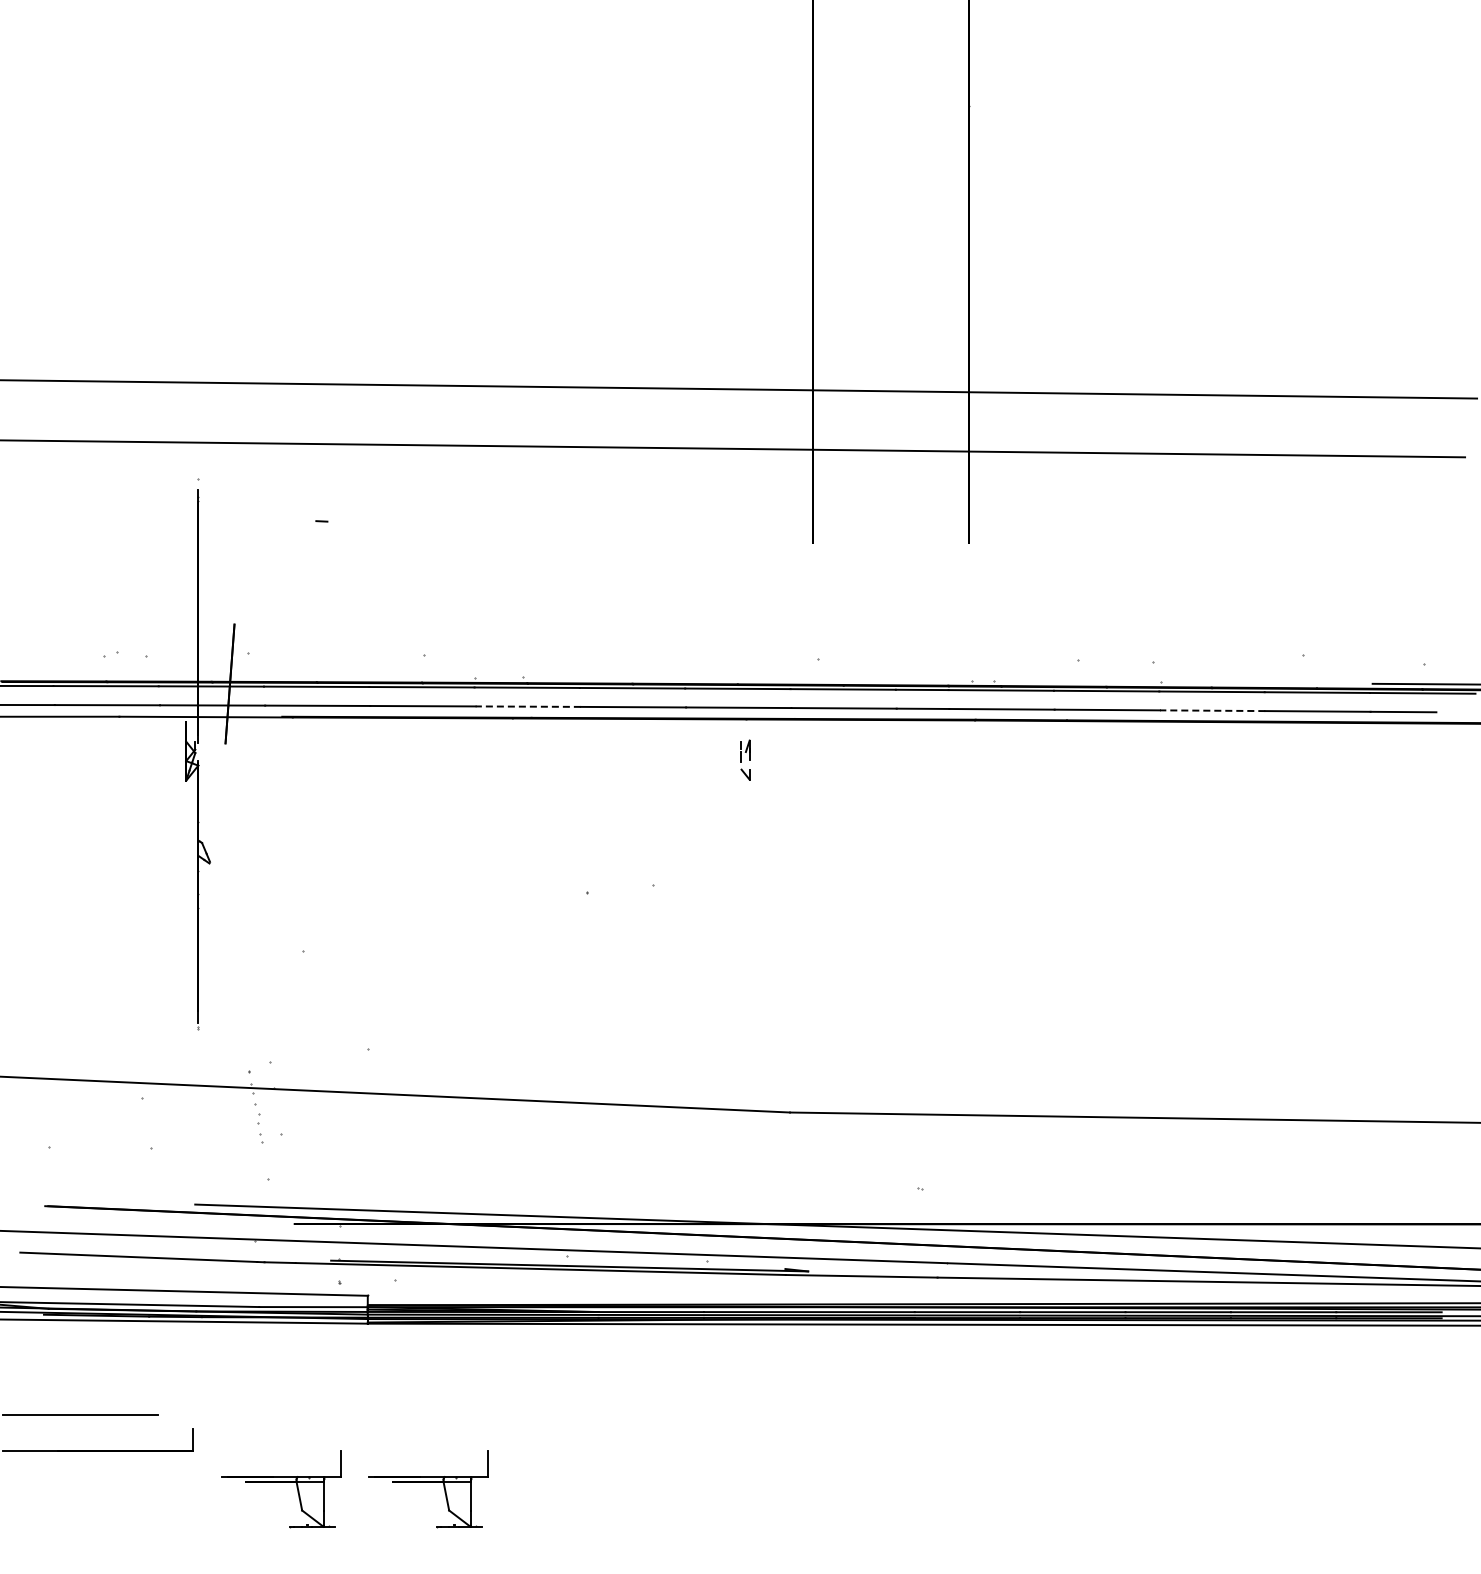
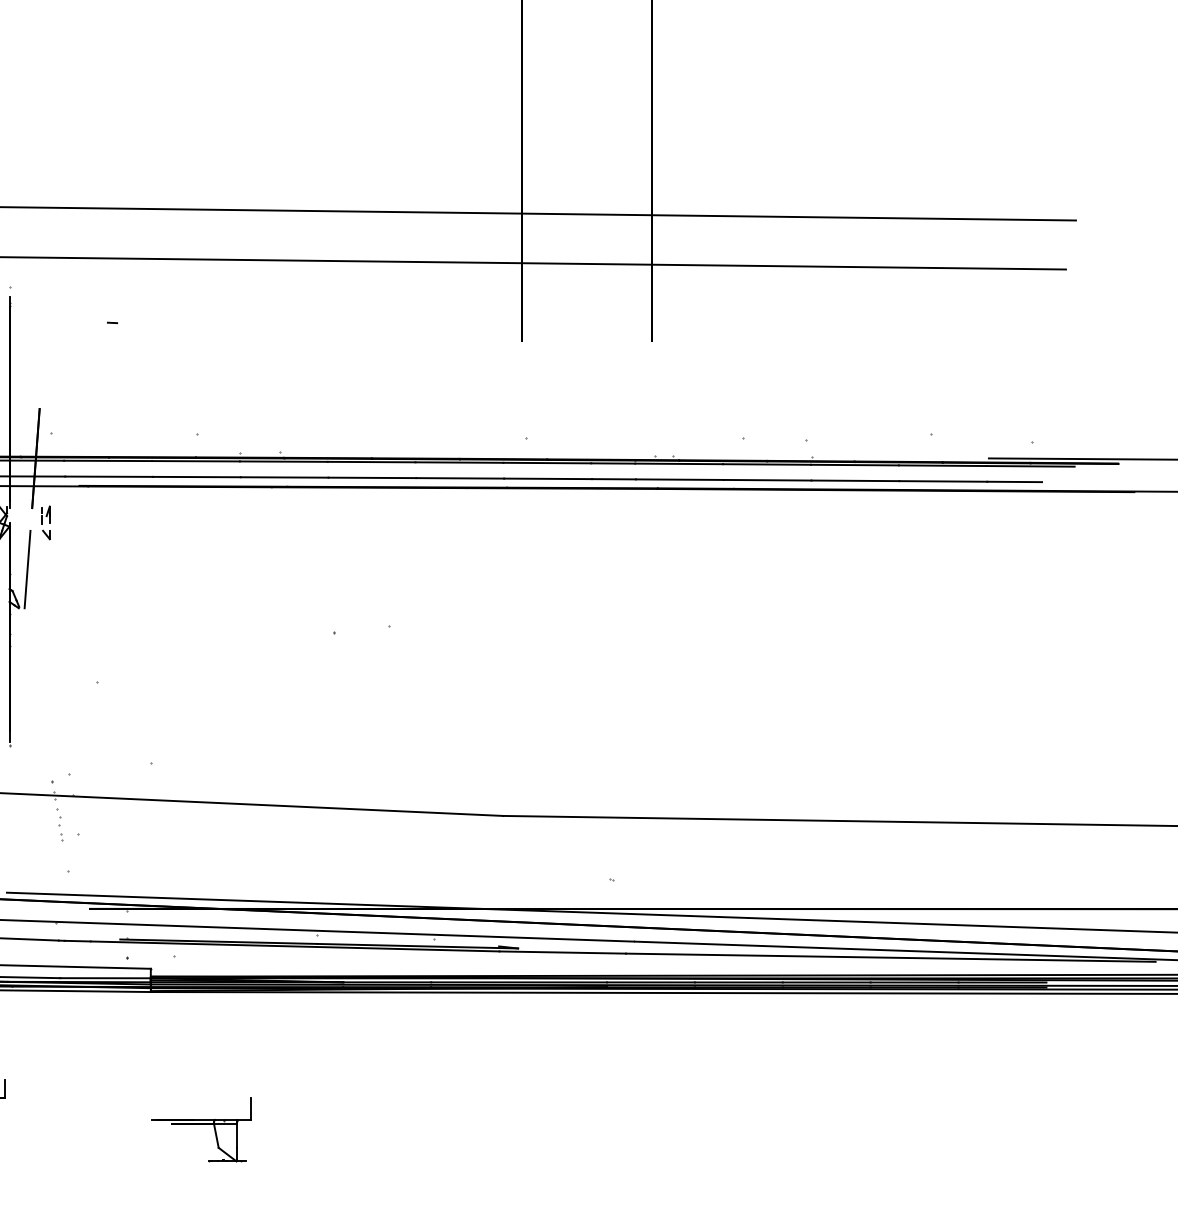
line: (528, 706) -> (284, 477), dashed -> solid
line: (1212, 710) -> (855, 480), dashed -> solid
part: (745, 759) -> (46, 522), moved
line: (219, 816) -> (27, 569), added
part: (281, 1482) -> (78, 1124), removed

